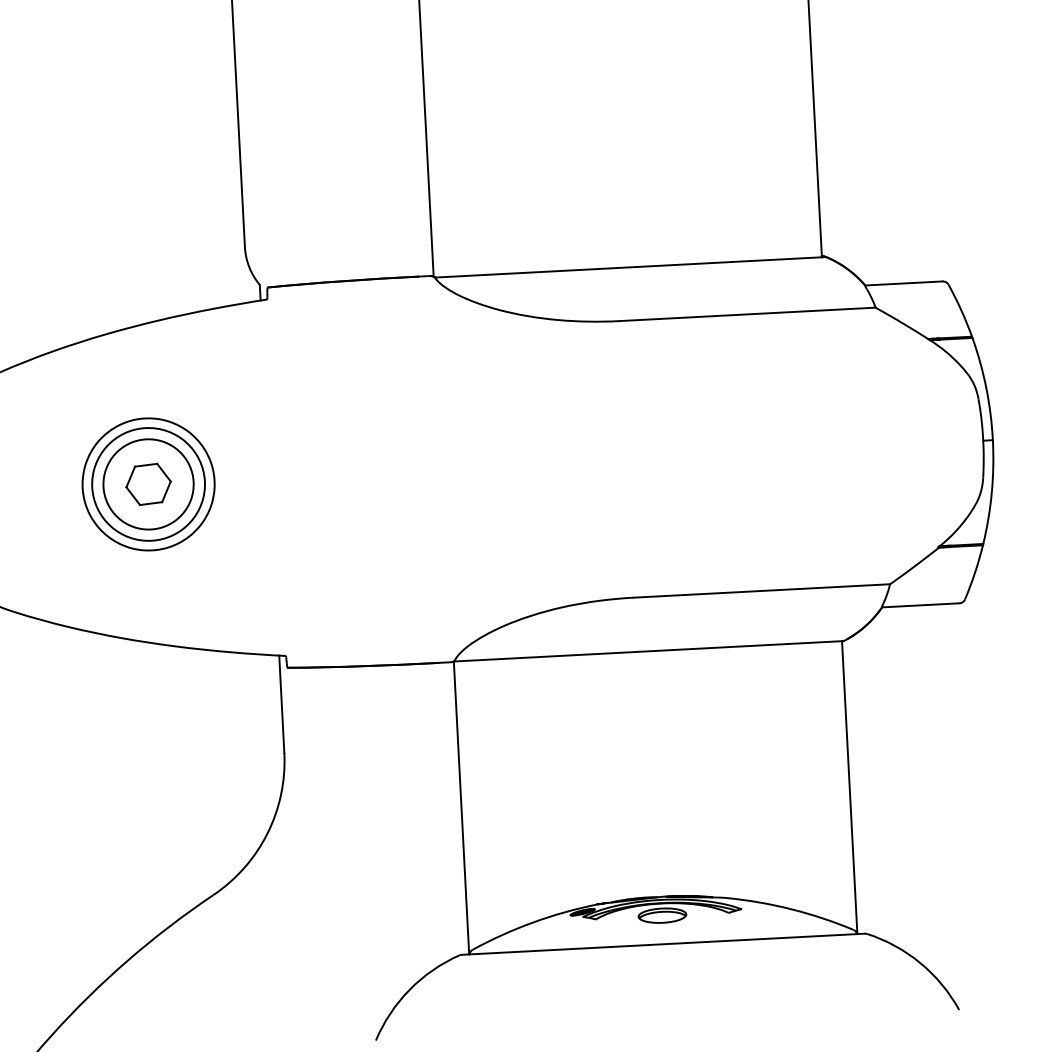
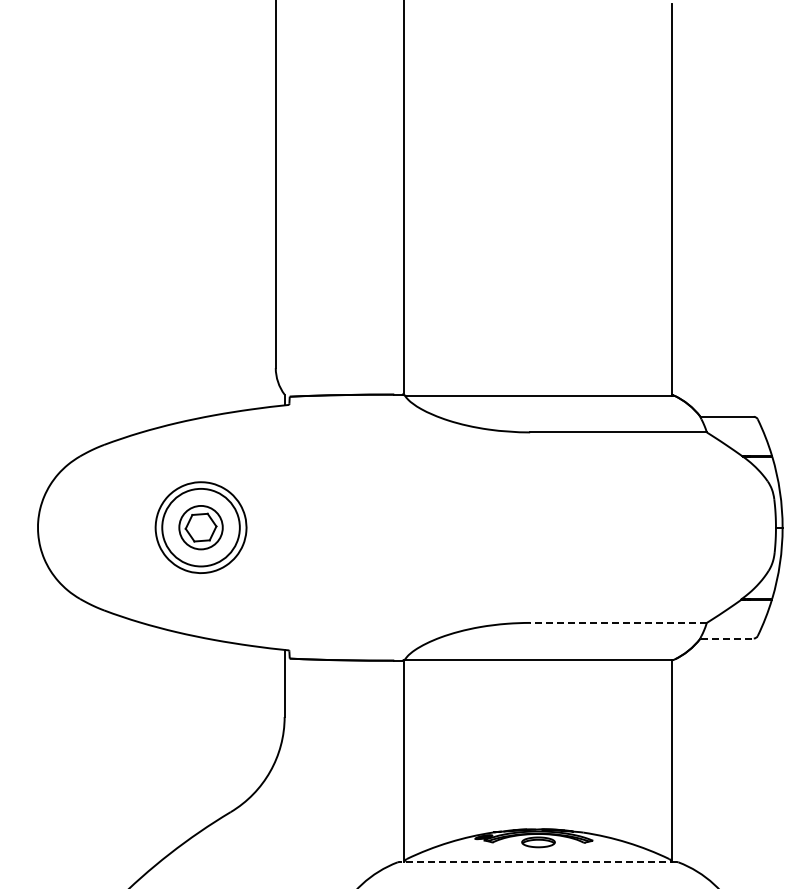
circle: (149, 484) -> (201, 527), size x0.7
line: (760, 590) -> (617, 622), solid -> dashed
line: (921, 605) -> (727, 638), solid -> dashed
line: (663, 944) -> (538, 862), solid -> dashed

